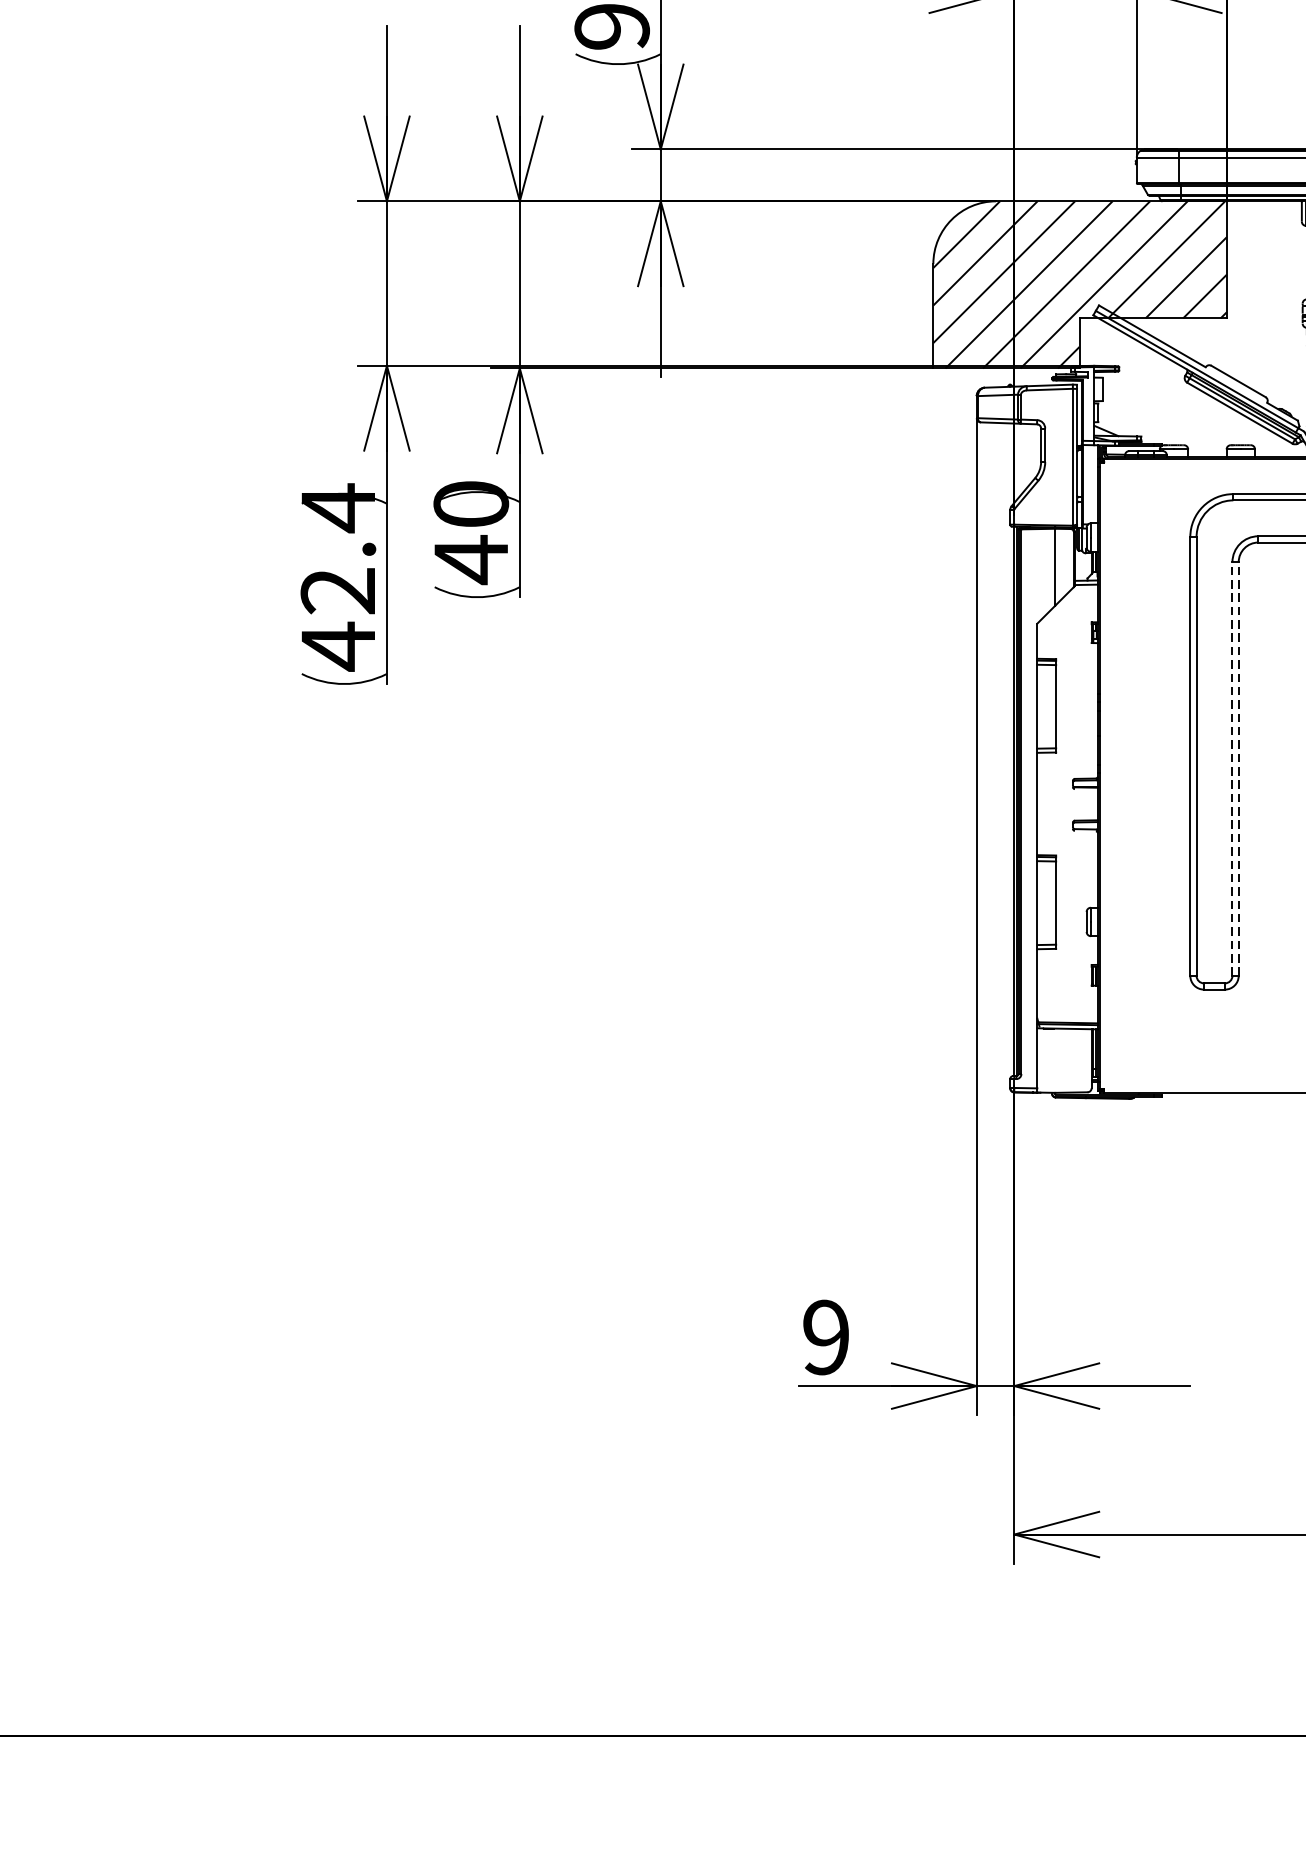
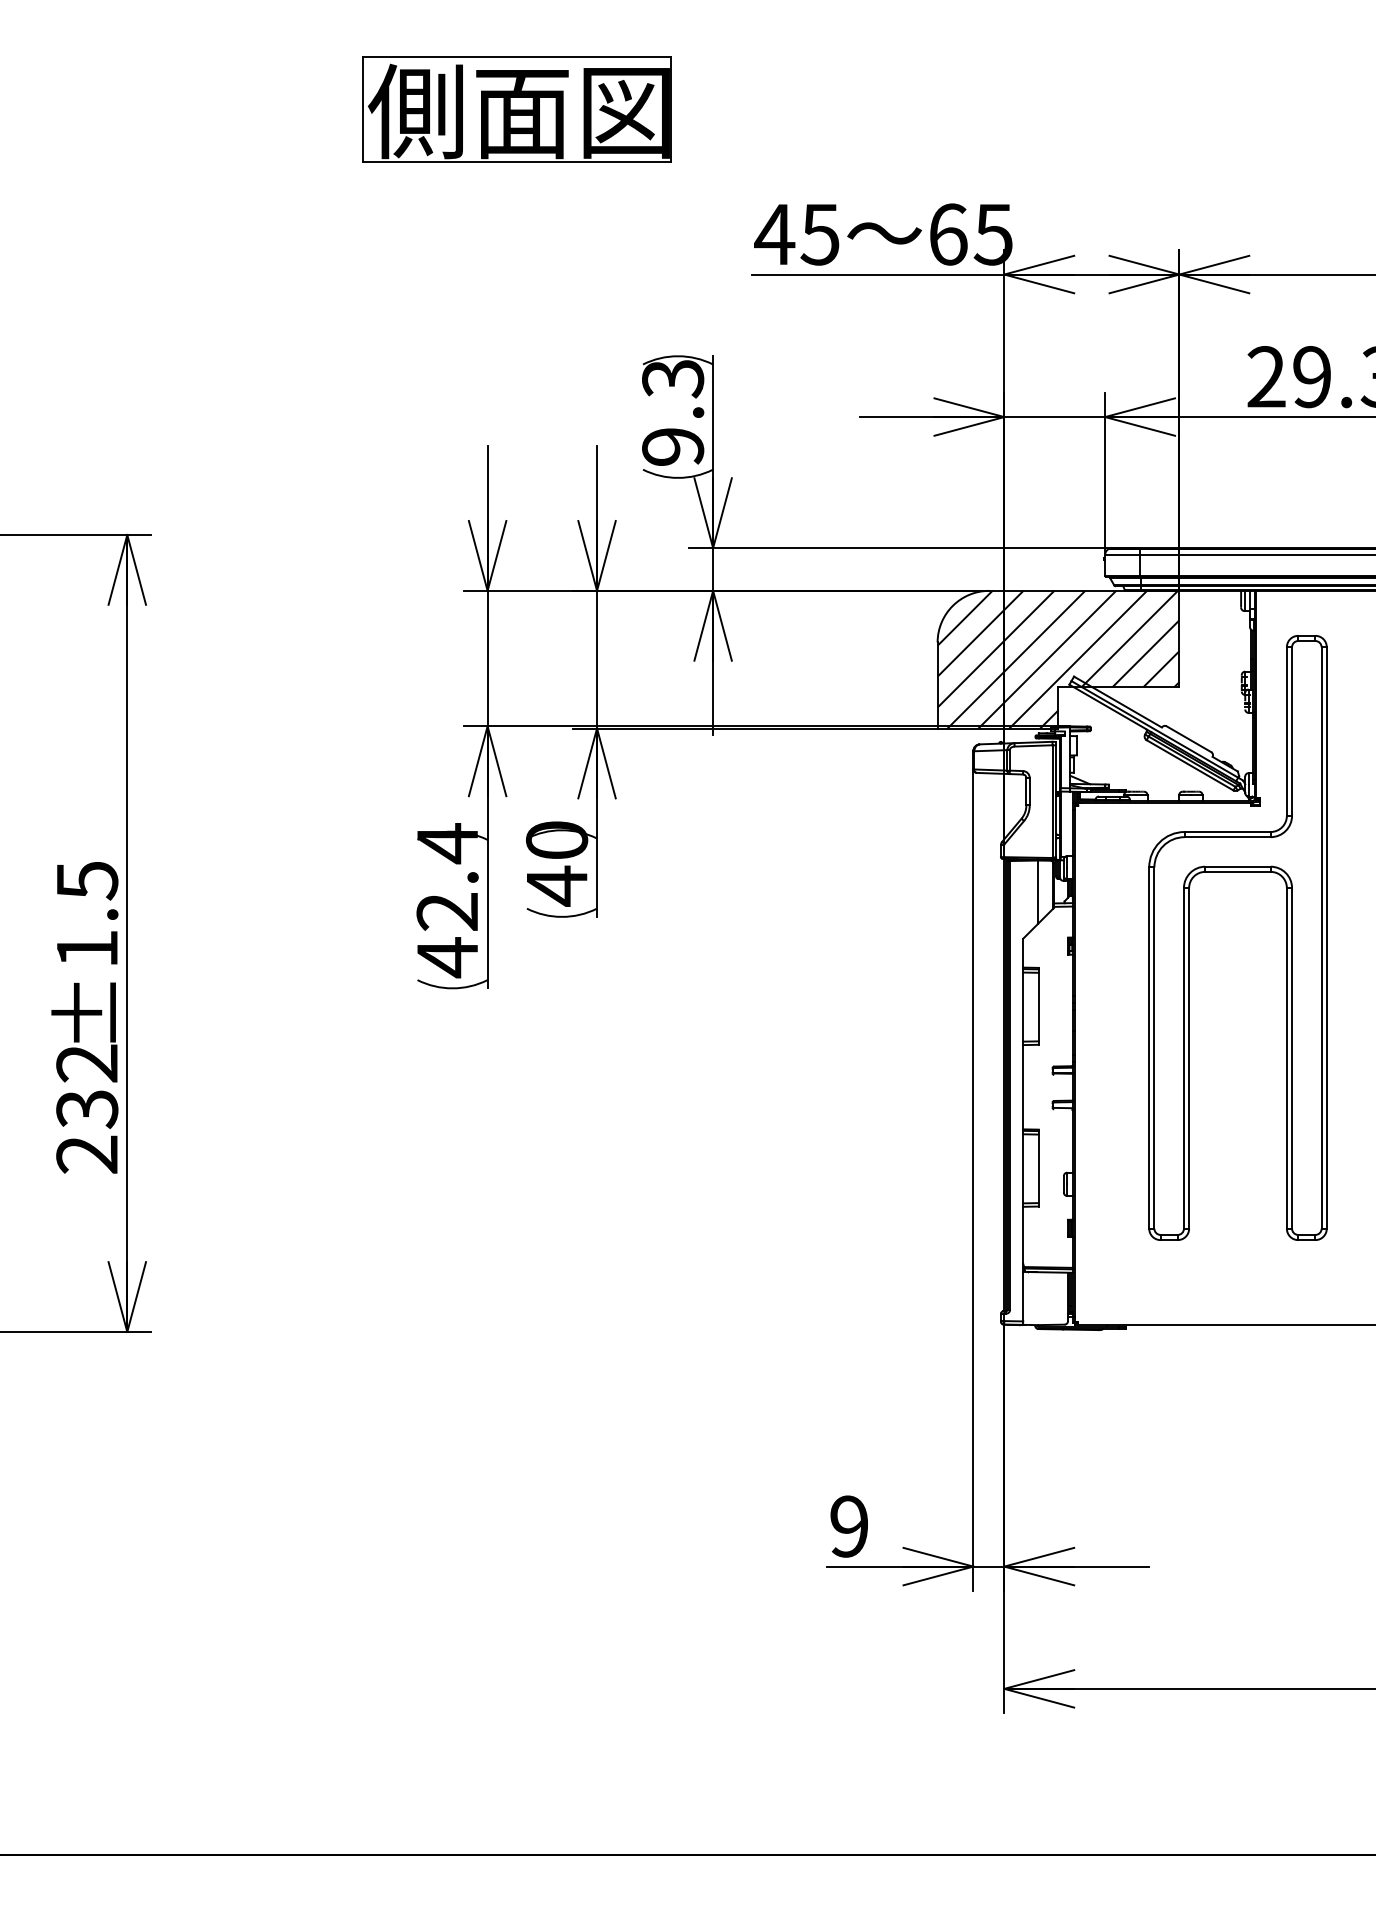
line: (1231, 767) -> (1183, 1057), dashed -> solid
line: (1239, 767) -> (1189, 1057), dashed -> solid

